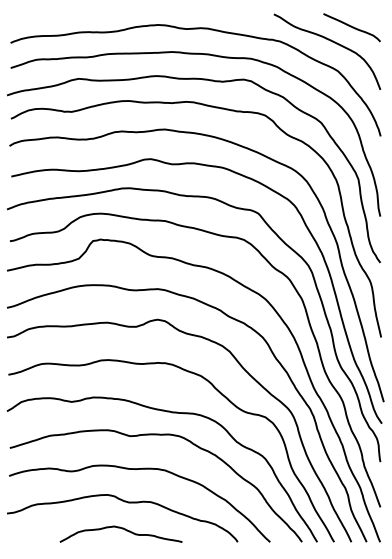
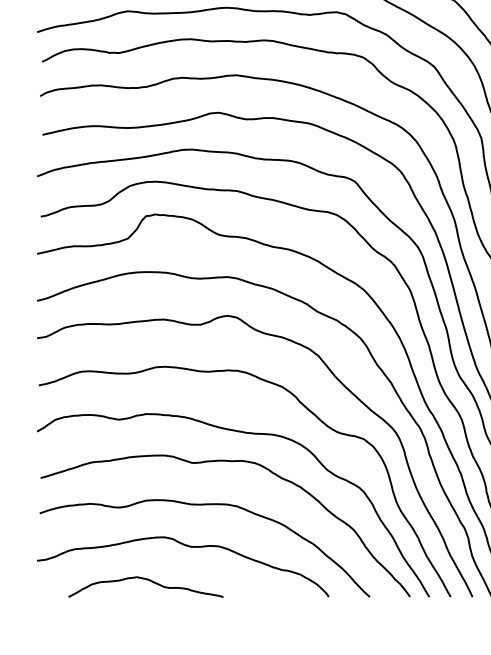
curve: (122, 529) -> (147, 580), moved

